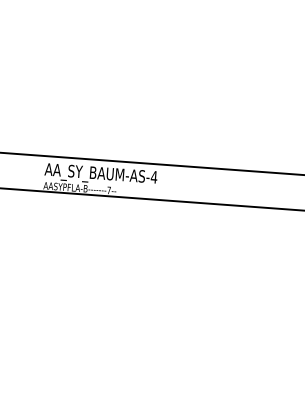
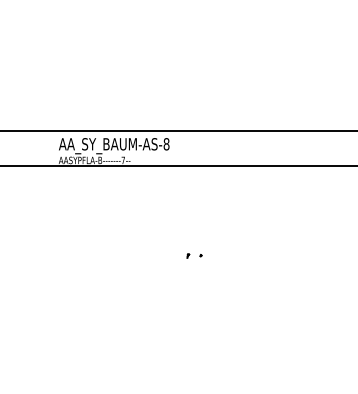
text: (154, 177) -> (166, 144), AA_SY_BAUM-AS-4 -> AA_SY_BAUM-AS-8
part: (174, 292) -> (194, 255), added

